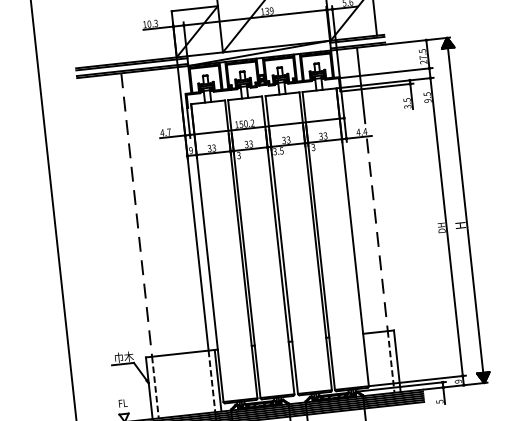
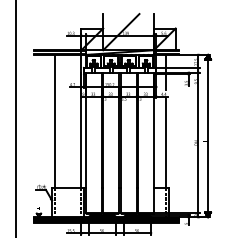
line: (135, 214) -> (54, 121), dashed -> solid
line: (376, 236) -> (165, 143), dashed -> solid

